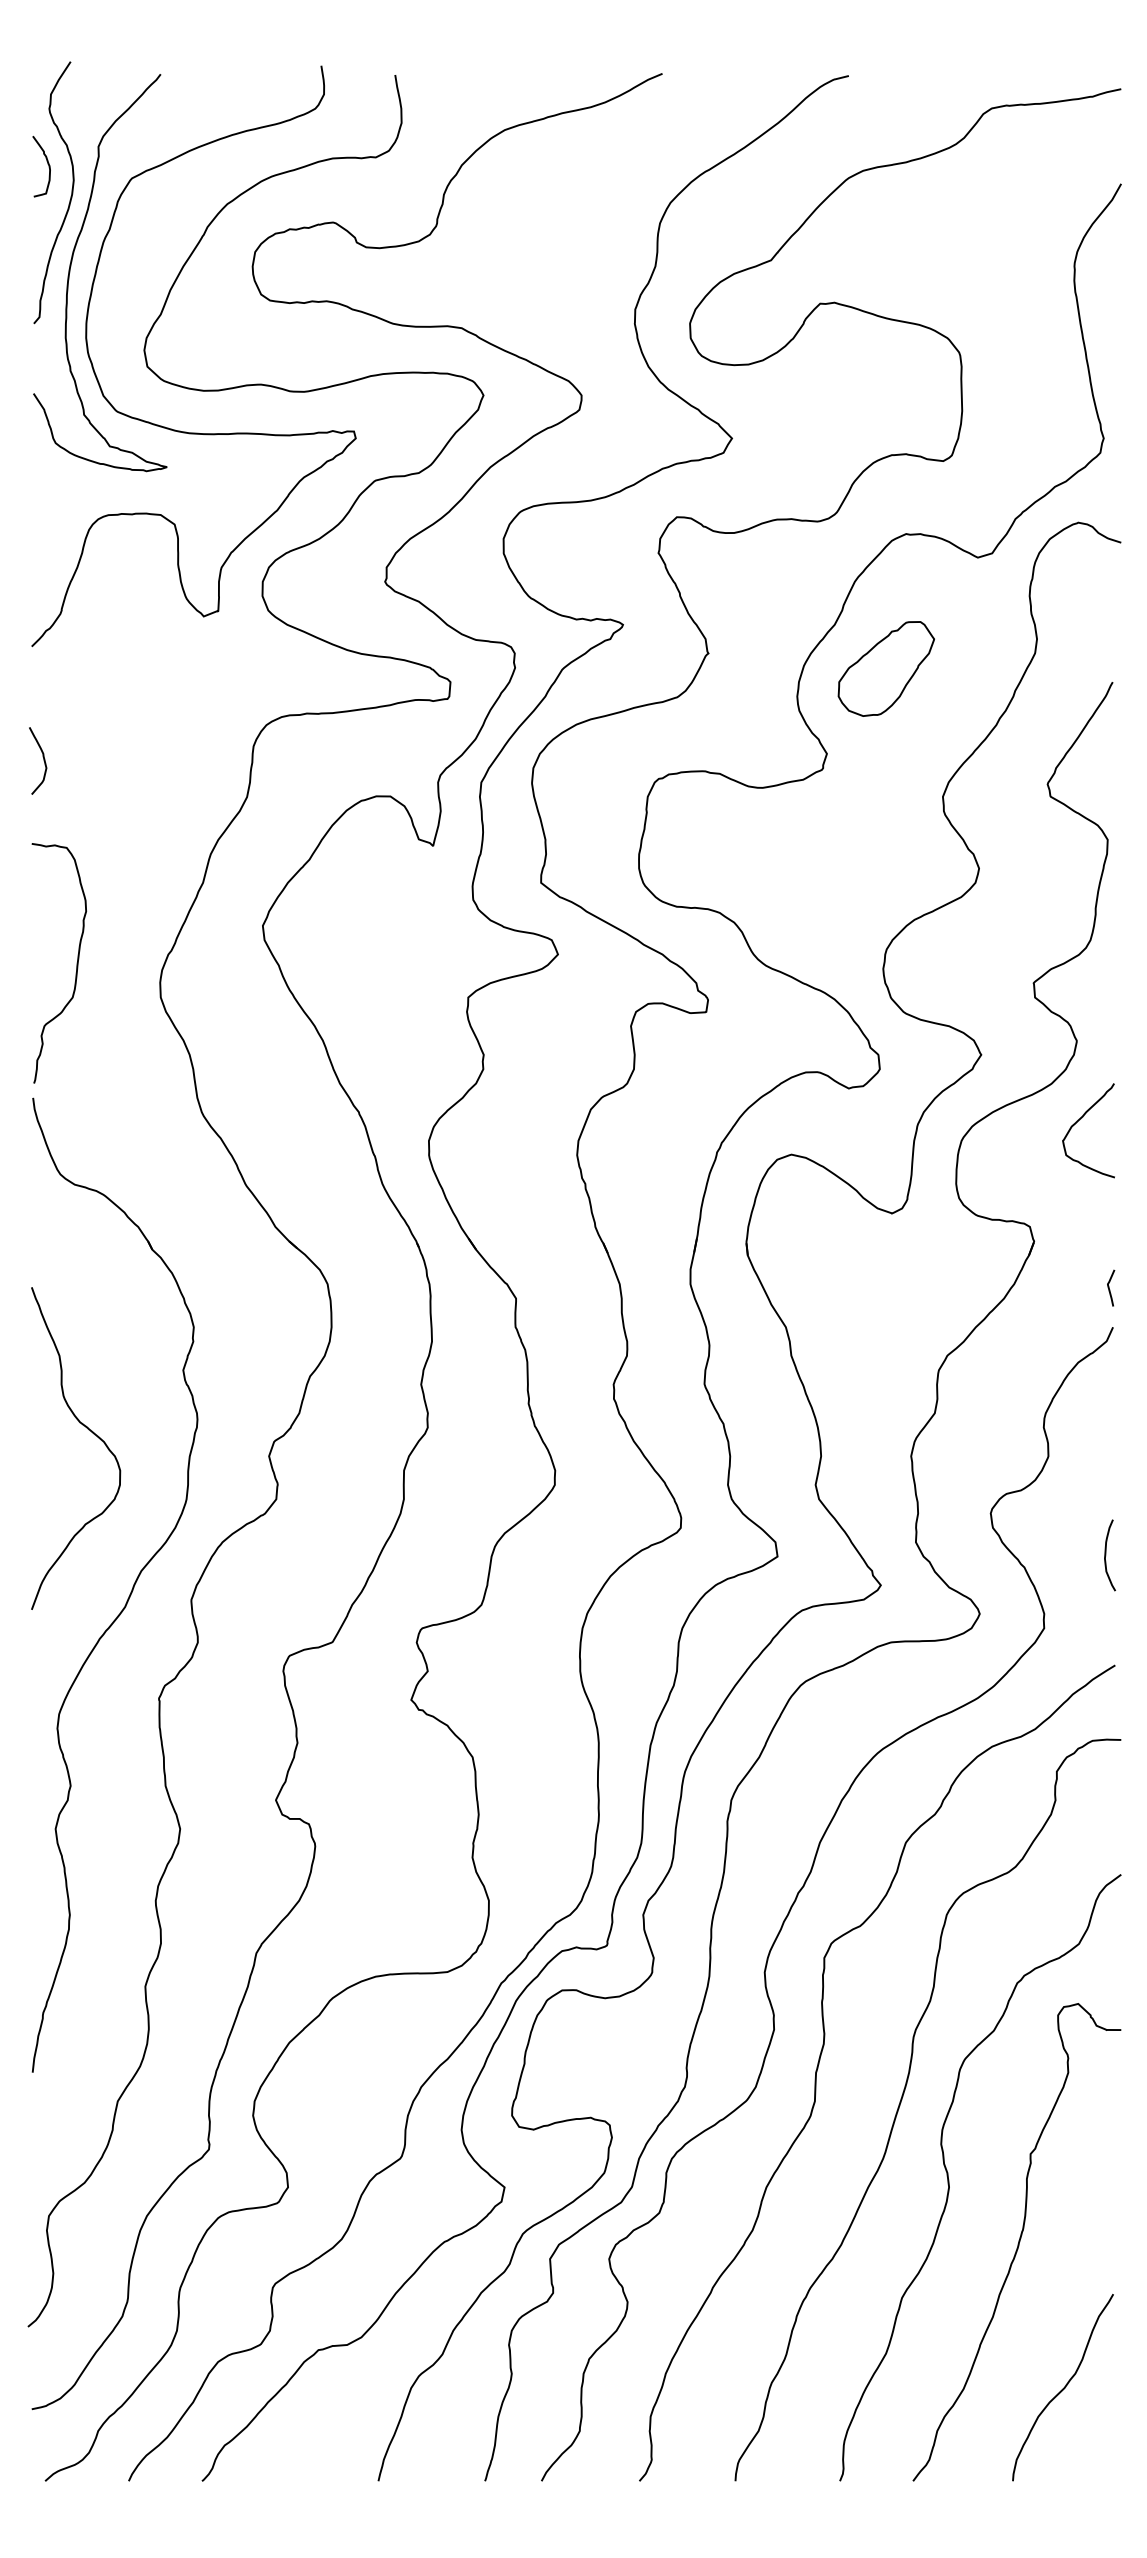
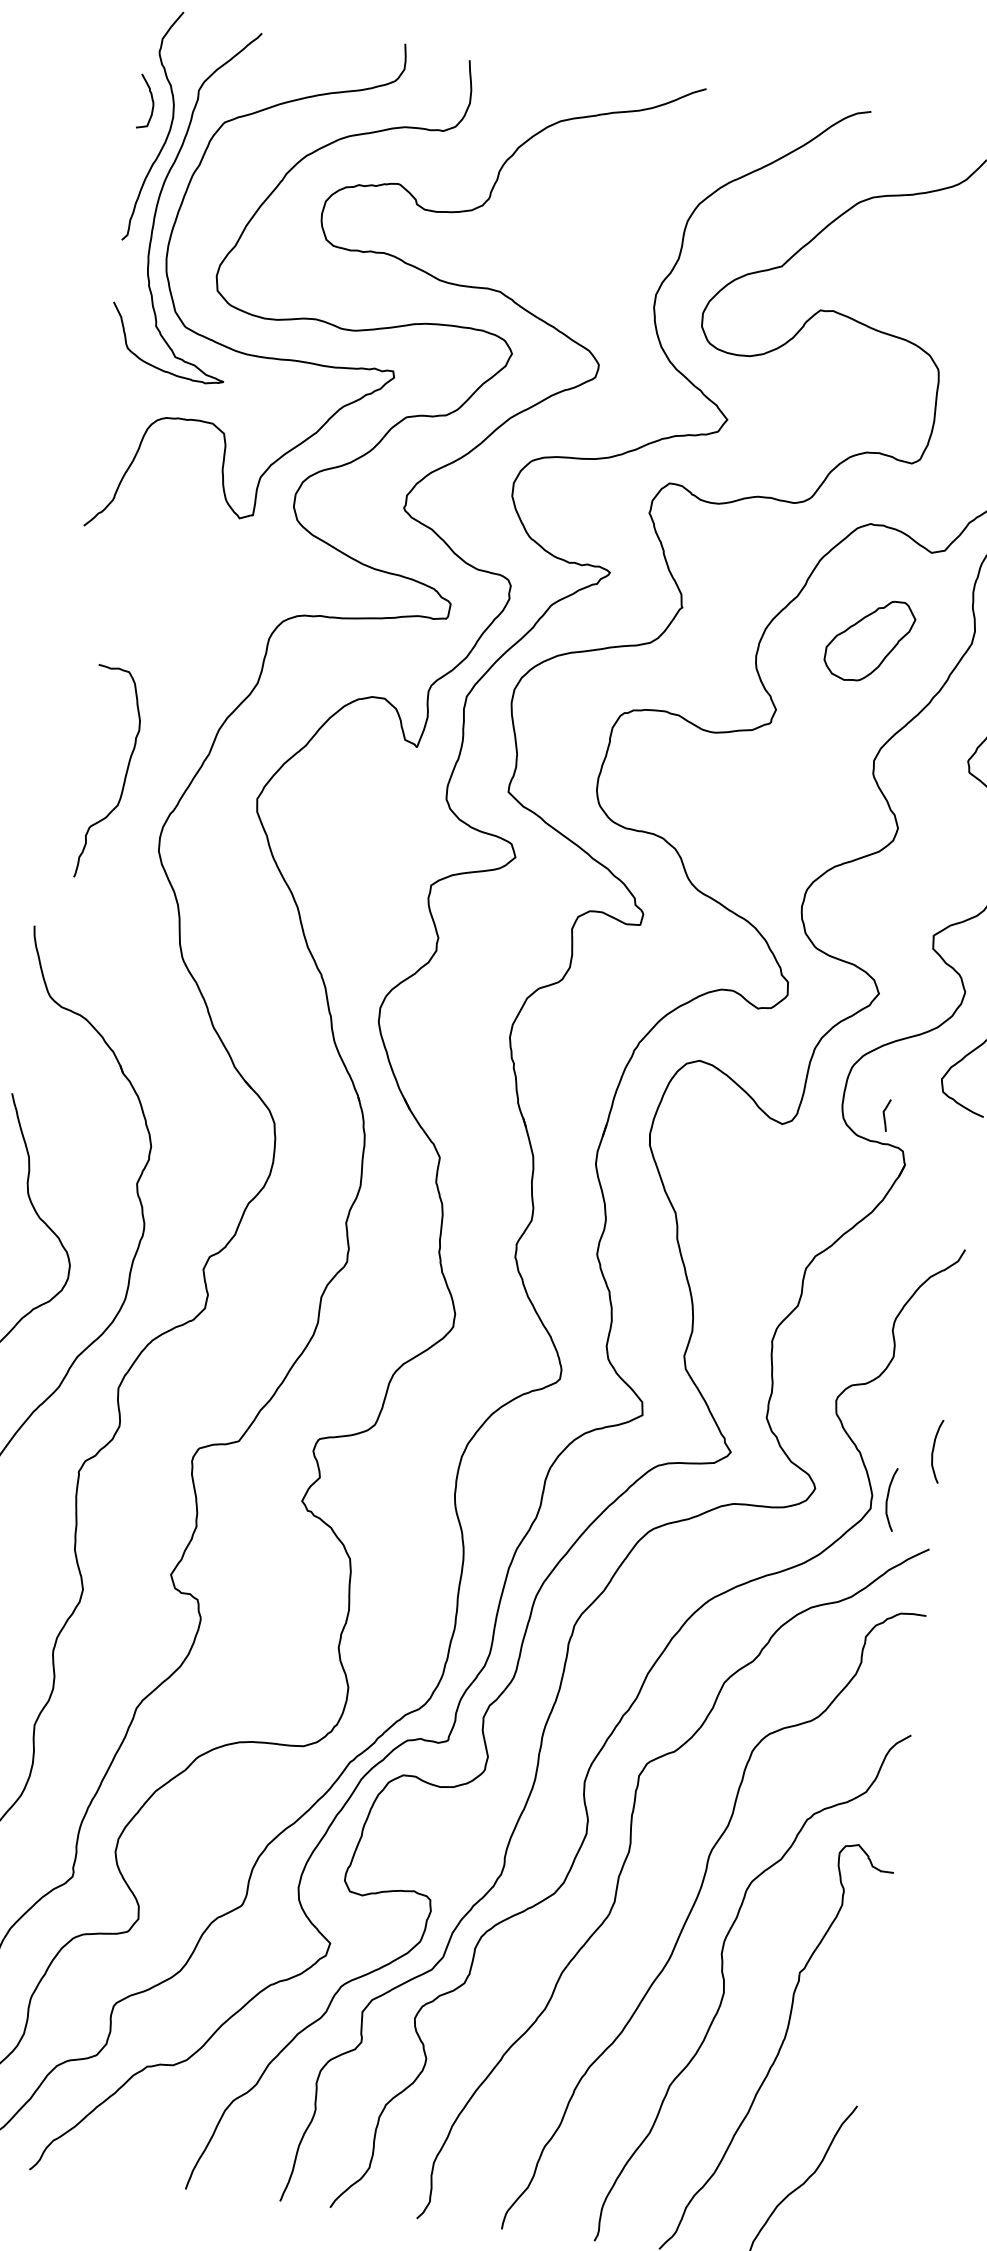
part: (885, 668) -> (869, 640), moved
curve: (43, 760) -> (81, 628), removed
curve: (76, 963) -> (124, 775), moved
curve: (1109, 1287) -> (884, 1114), moved
curve: (1062, 1615) -> (888, 1499), added

